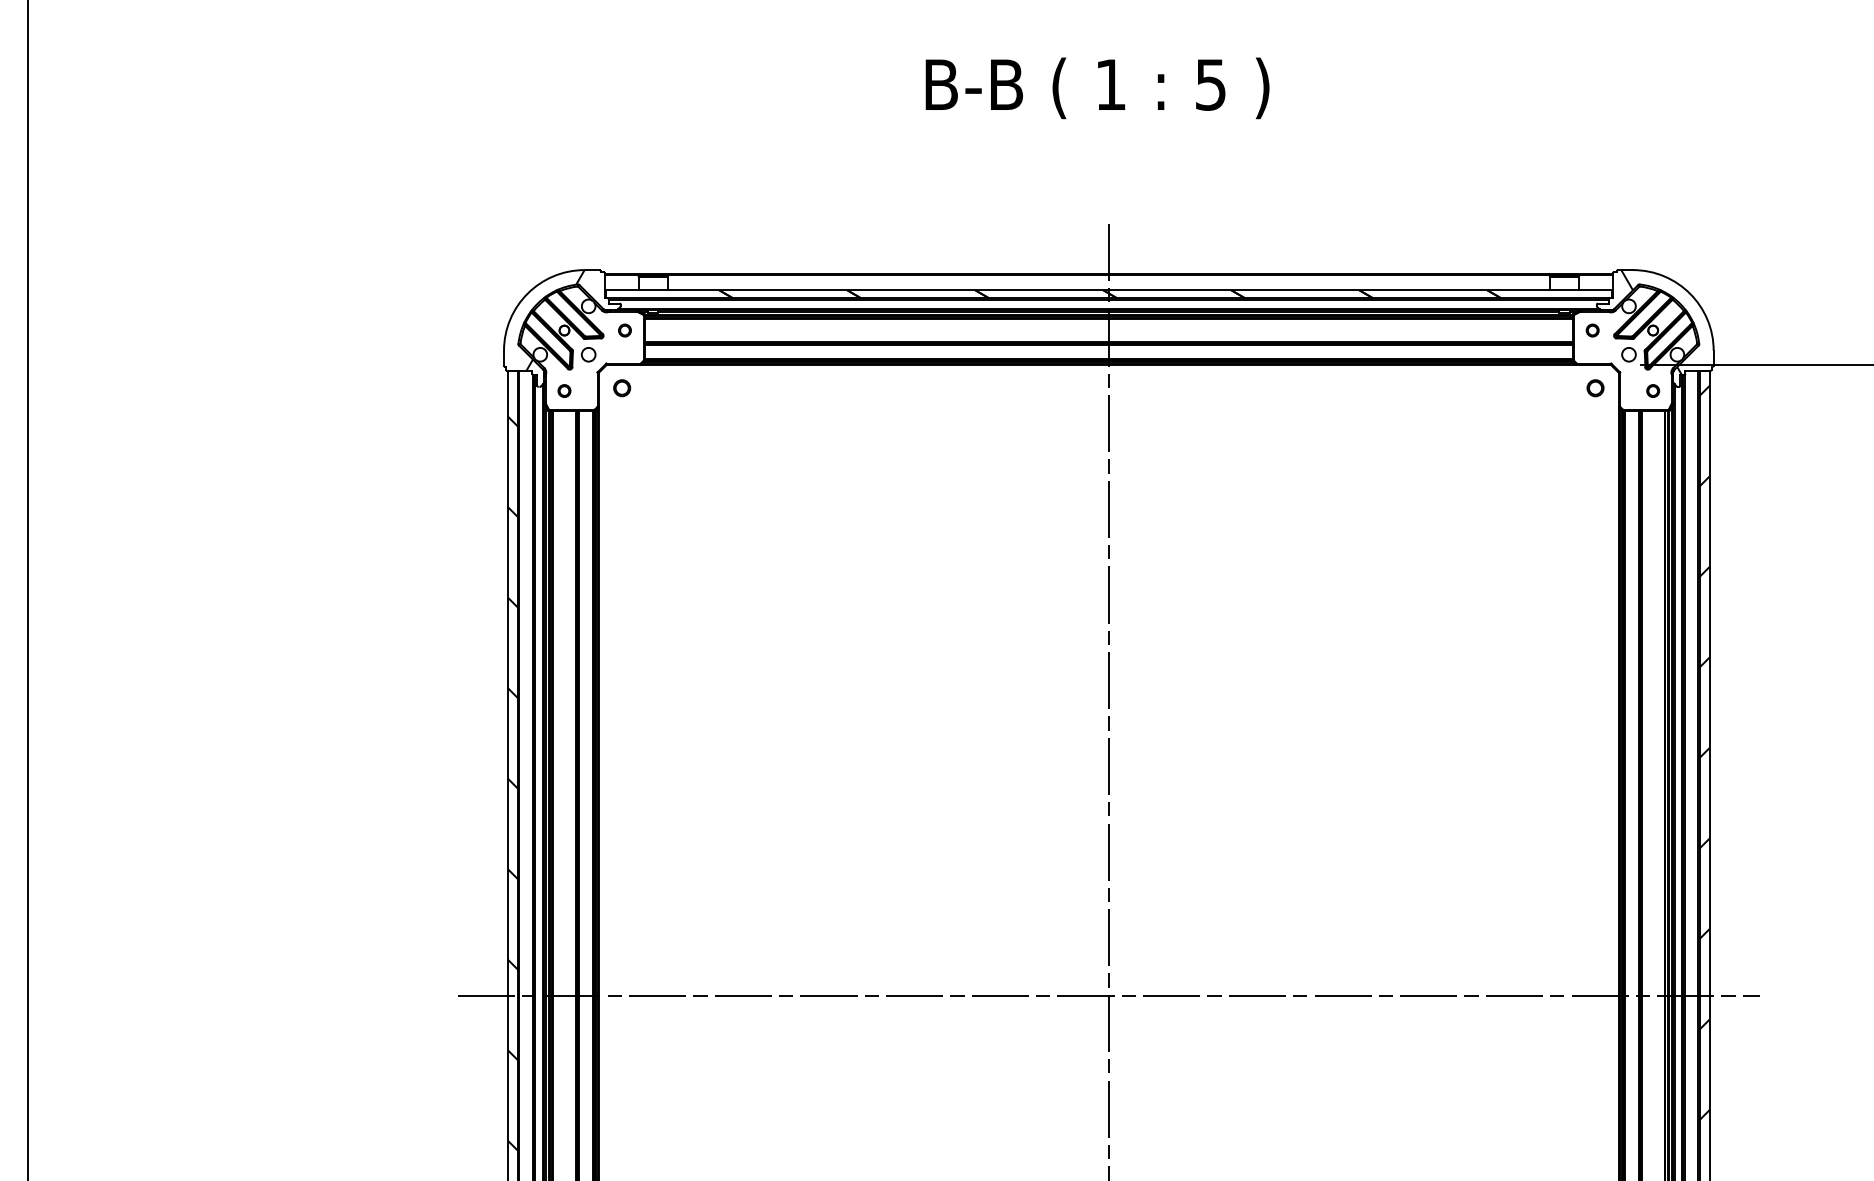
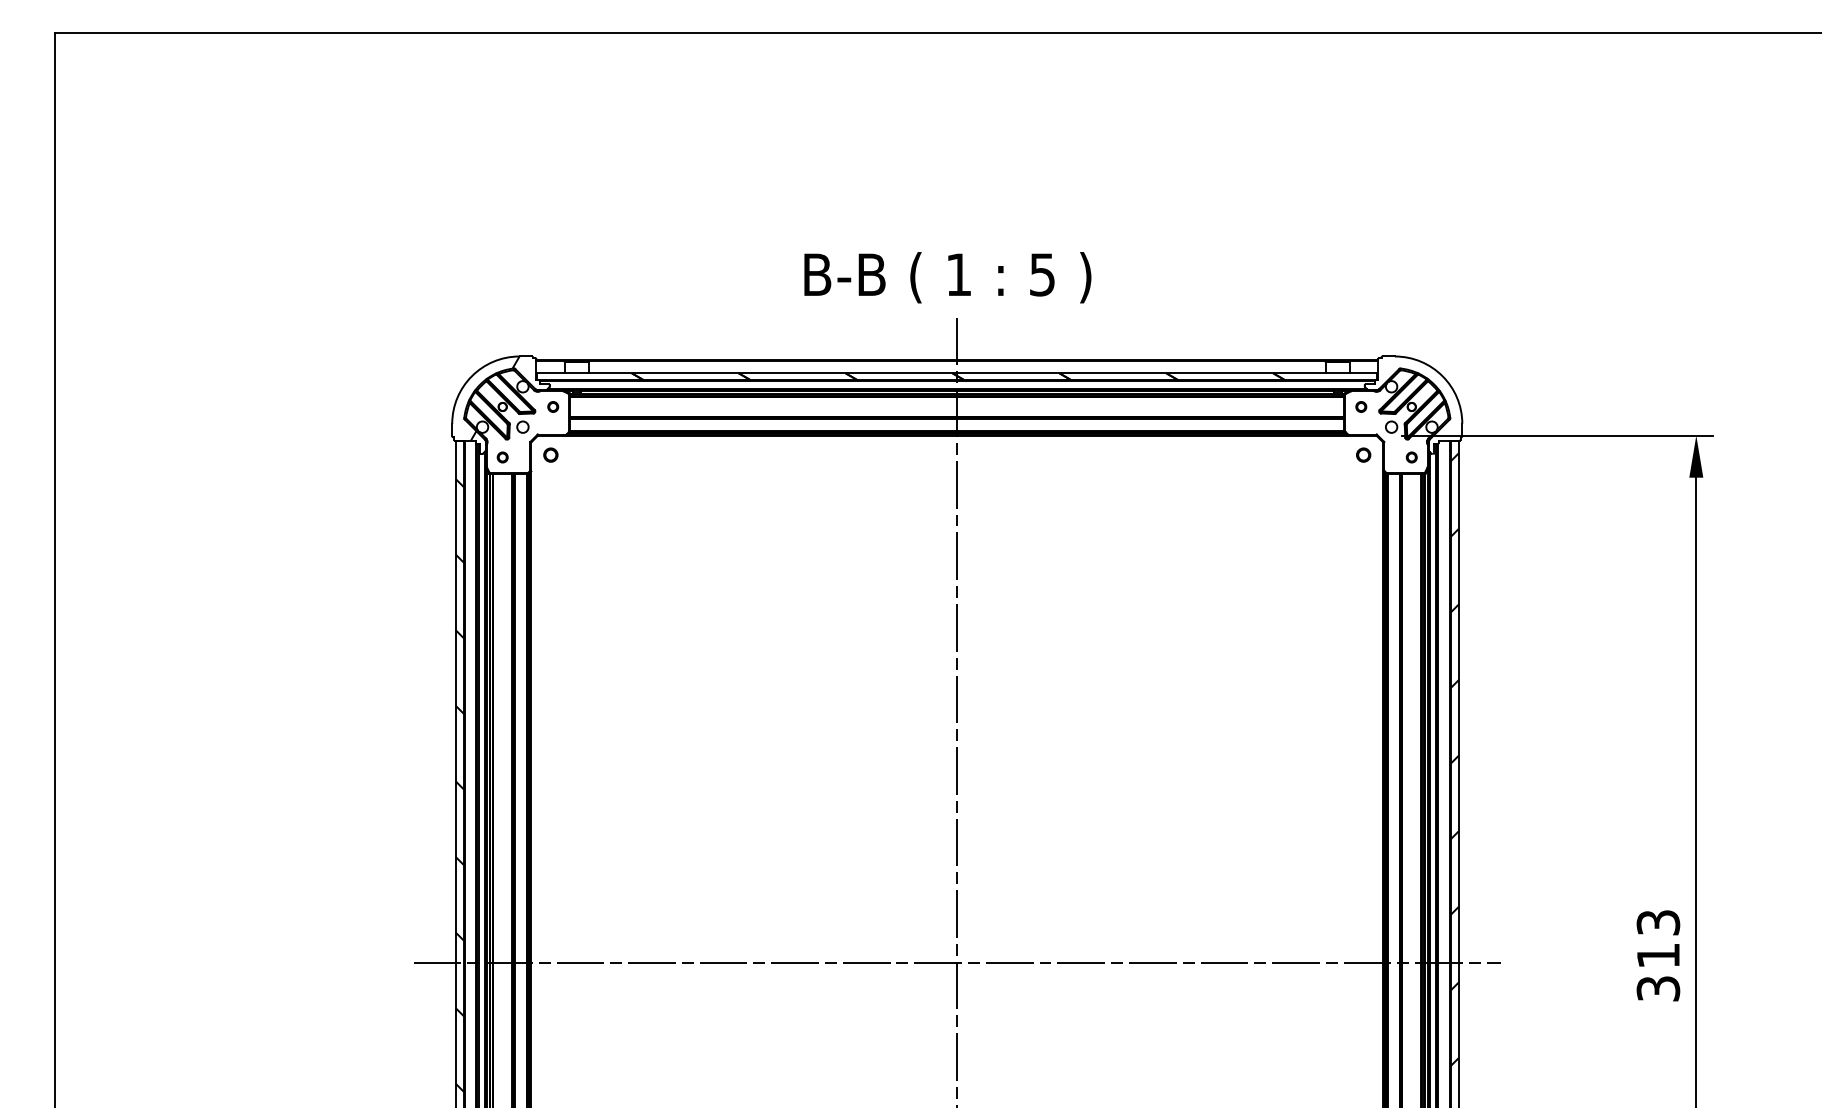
text: (1097, 88) -> (947, 277), moved
hatch: (1651, 322) -> (1410, 400), removed

